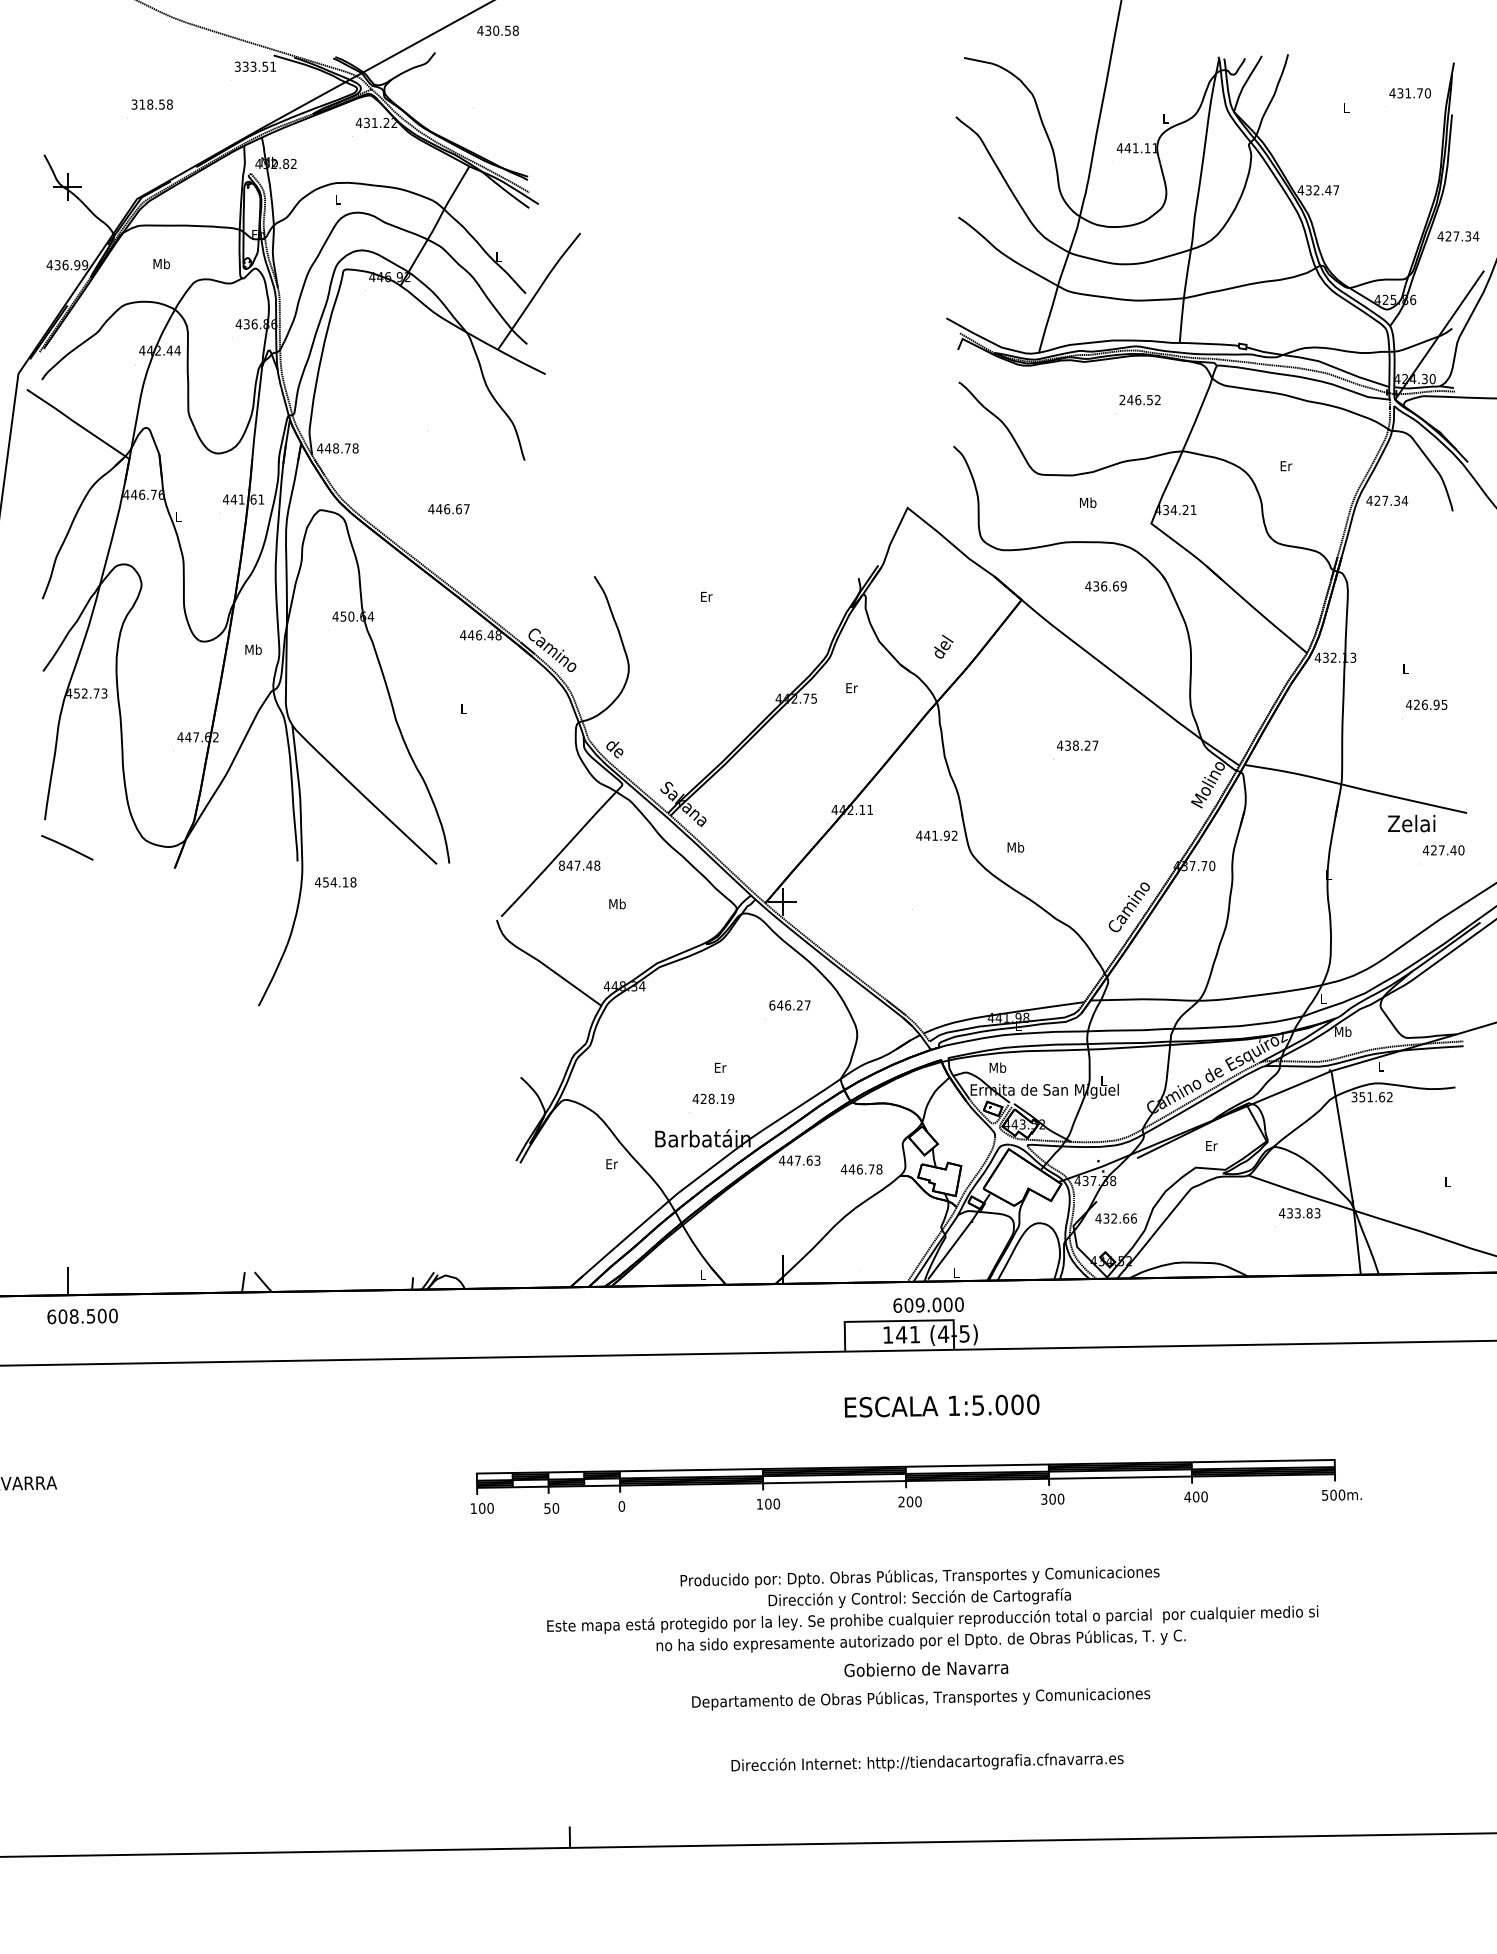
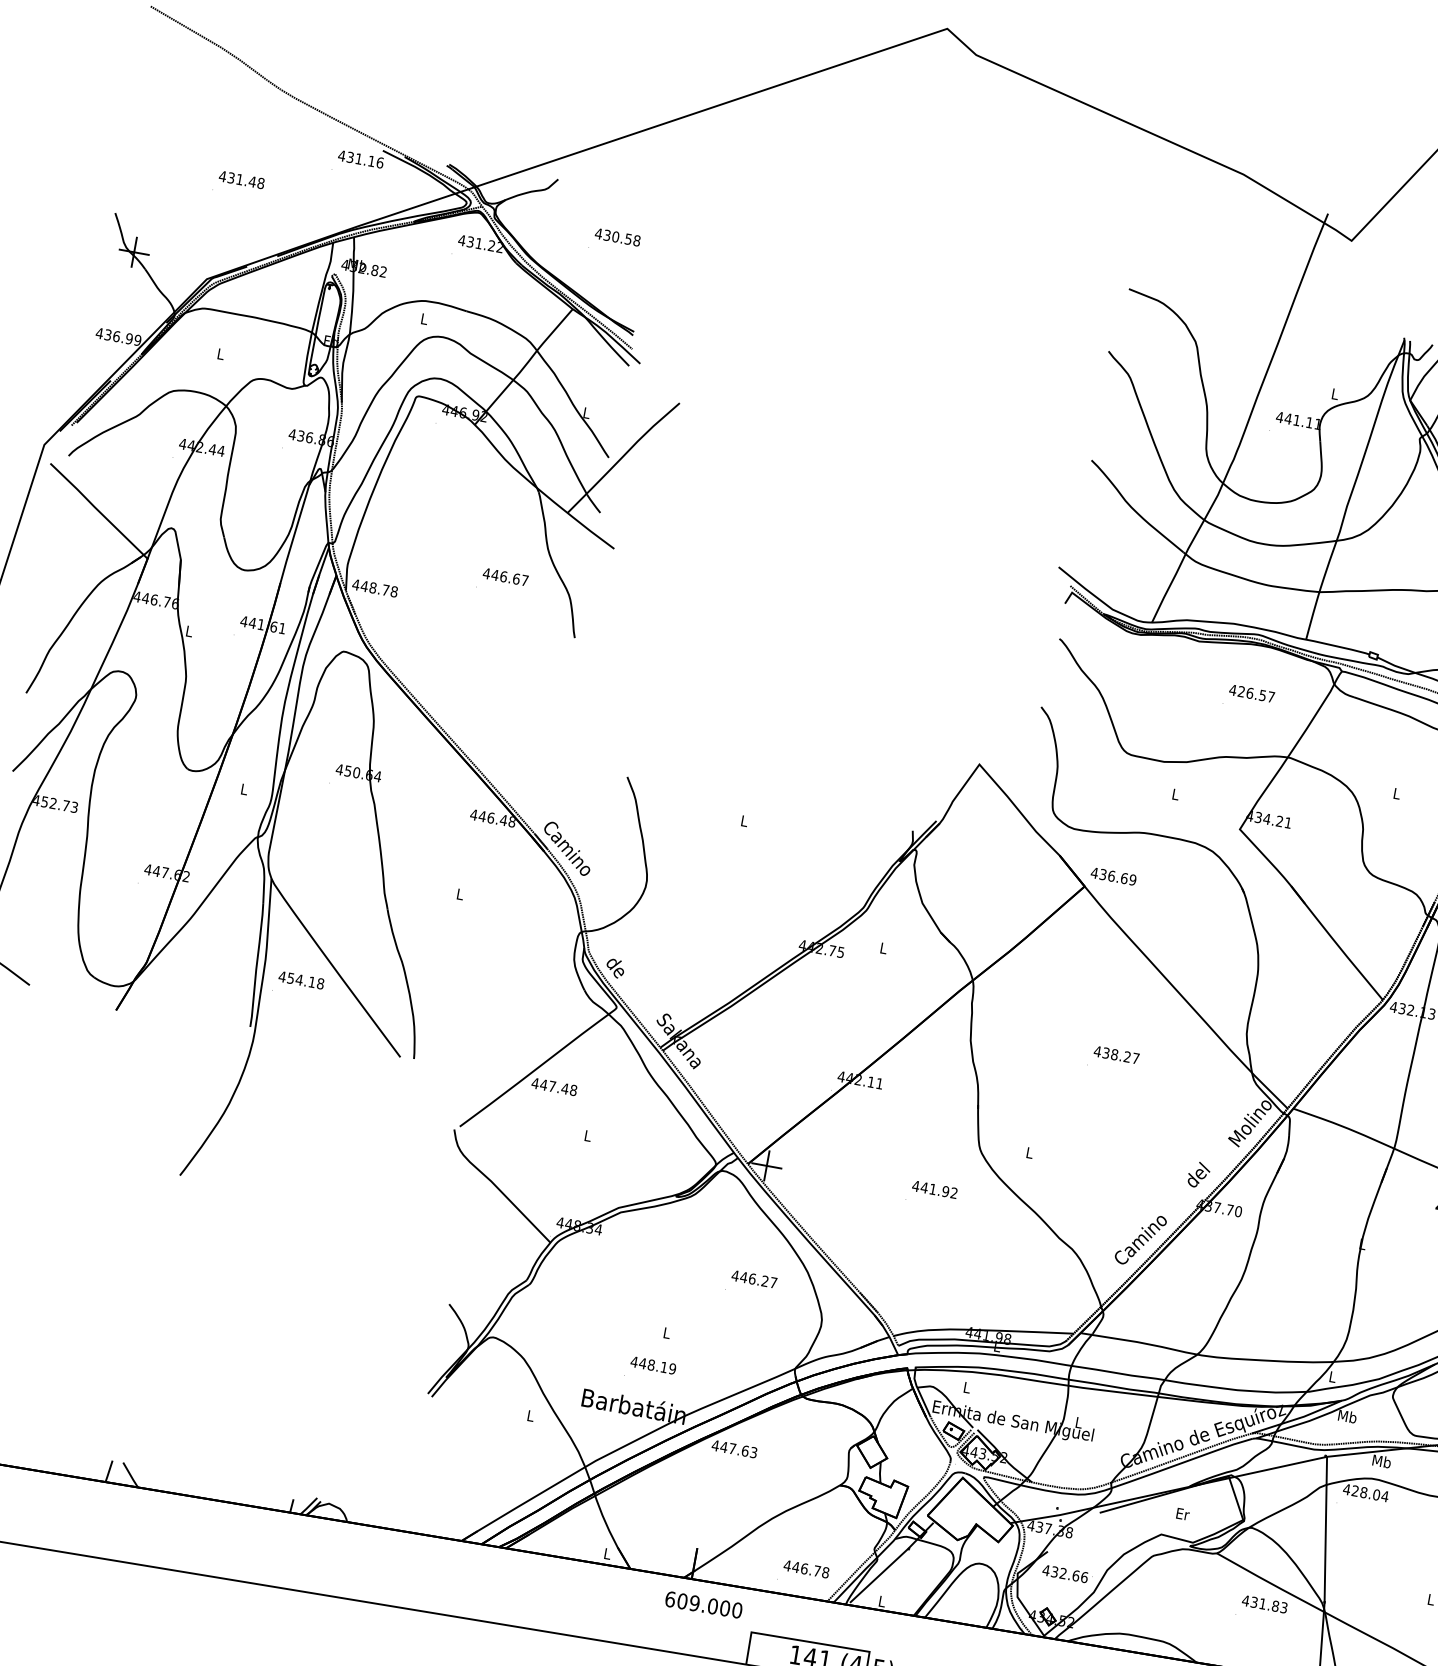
text: (497, 30) -> (617, 236), moved
text: (255, 66) -> (361, 159), 333.51 -> 431.16
text: (148, 104) -> (237, 179), 318.58 -> 431.48
text: (161, 263) -> (220, 353), Mb -> L
text: (1139, 400) -> (1251, 693), 246.52 -> 426.57
text: (1286, 466) -> (1397, 794), Er -> L
text: (1088, 502) -> (1176, 794), Mb -> L
text: (448, 509) -> (505, 577), moved
text: (1105, 586) -> (1113, 876), moved
text: (706, 596) -> (744, 820), Er -> L
text: (943, 646) -> (1198, 1174), moved
text: (253, 649) -> (244, 789), Mb -> L
text: (851, 688) -> (883, 948), Er -> L
text: (936, 835) -> (934, 1189), moved
text: (1015, 847) -> (1029, 1152), Mb -> L
text: (561, 865) -> (534, 1083), 847.48 -> 447.48
text: (335, 882) -> (301, 980), moved
text: (617, 903) -> (588, 1135), Mb -> L
text: (772, 1005) -> (735, 1276), 646.27 -> 446.27
text: (1381, 1066) -> (1382, 1461), L -> Mb
text: (720, 1067) -> (667, 1332), Er -> L
text: (997, 1067) -> (966, 1387), Mb -> L
text: (1372, 1097) -> (1366, 1493), 351.62 -> 428.04
text: (703, 1098) -> (642, 1363), 428.19 -> 448.19
text: (611, 1164) -> (530, 1416), Er -> L
text: (861, 1169) -> (806, 1569), moved
text: (1297, 1213) -> (1262, 1604), 433.83 -> 431.83
text: (928, 1304) -> (703, 1604), moved

